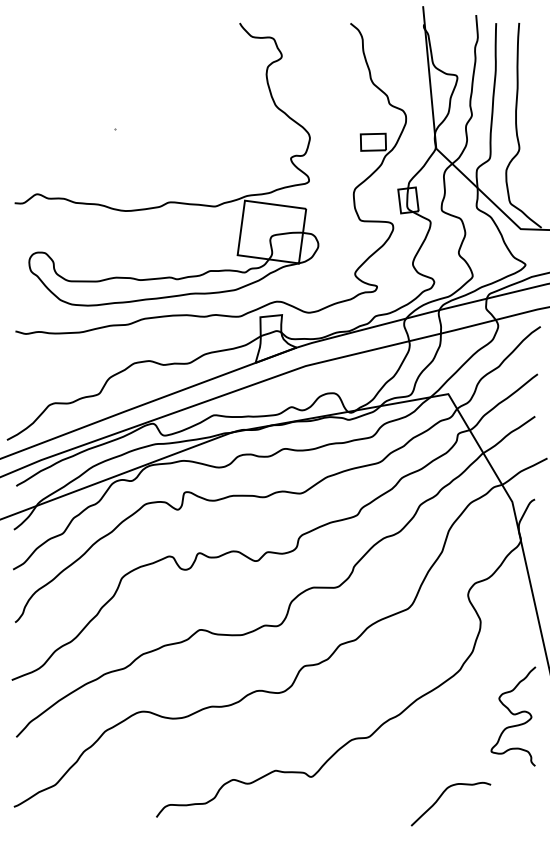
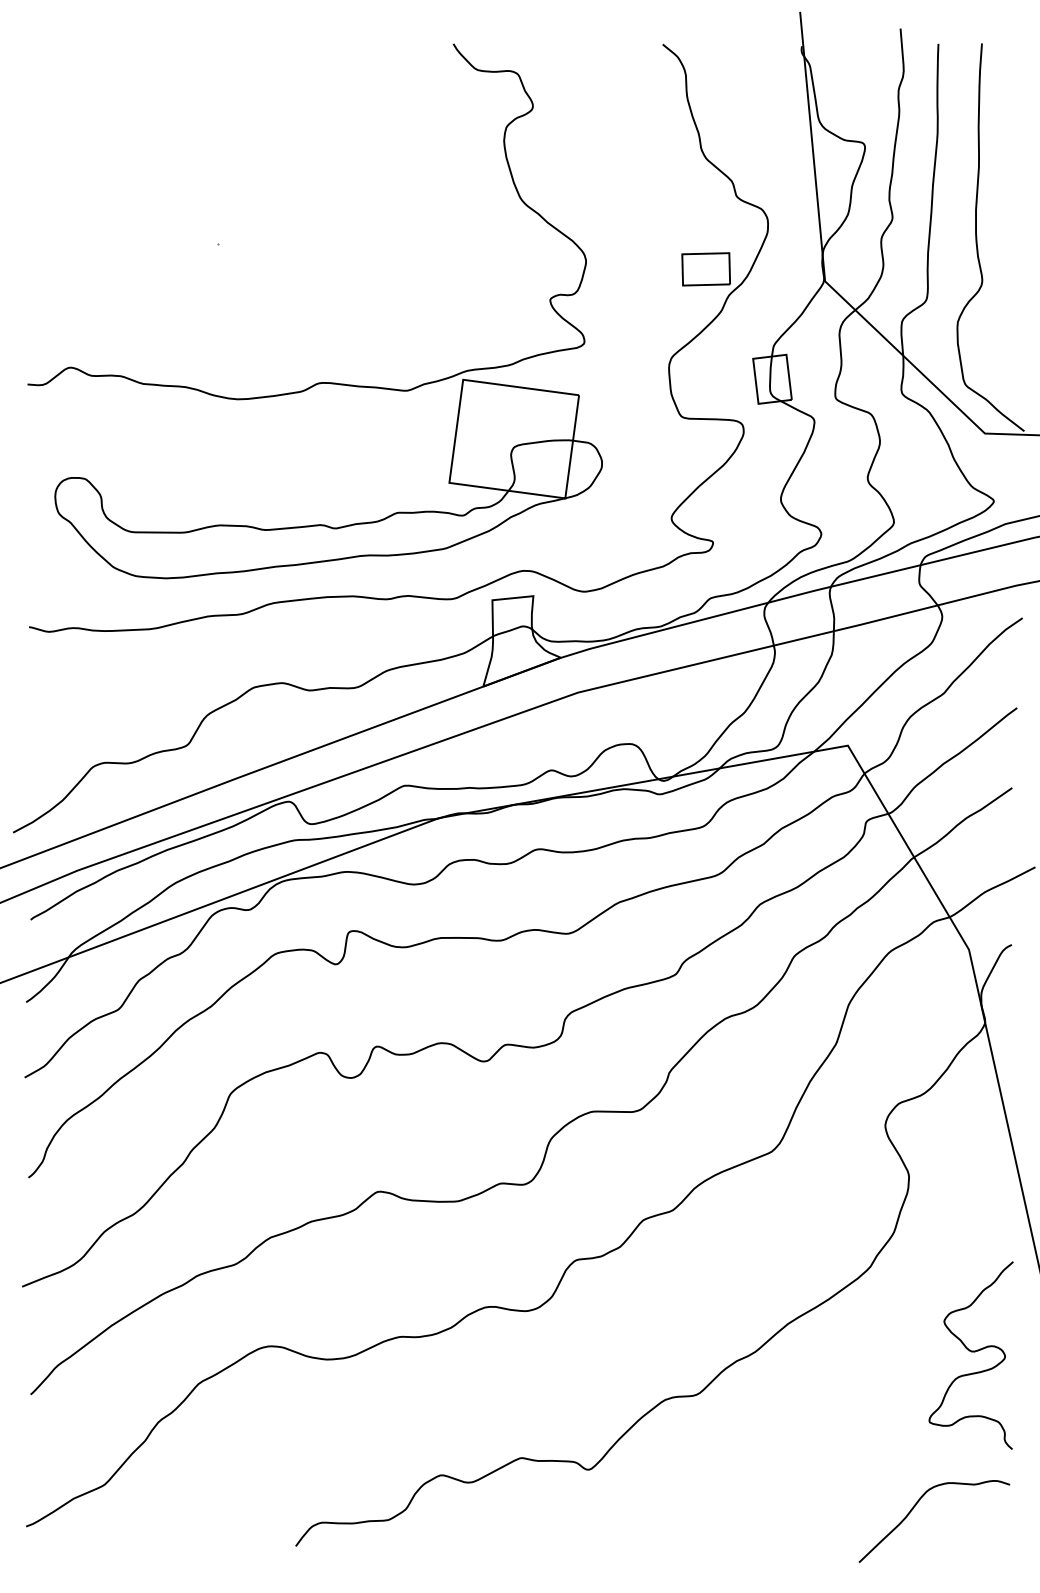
curve: (442, 795) -> (918, 1504), moved

